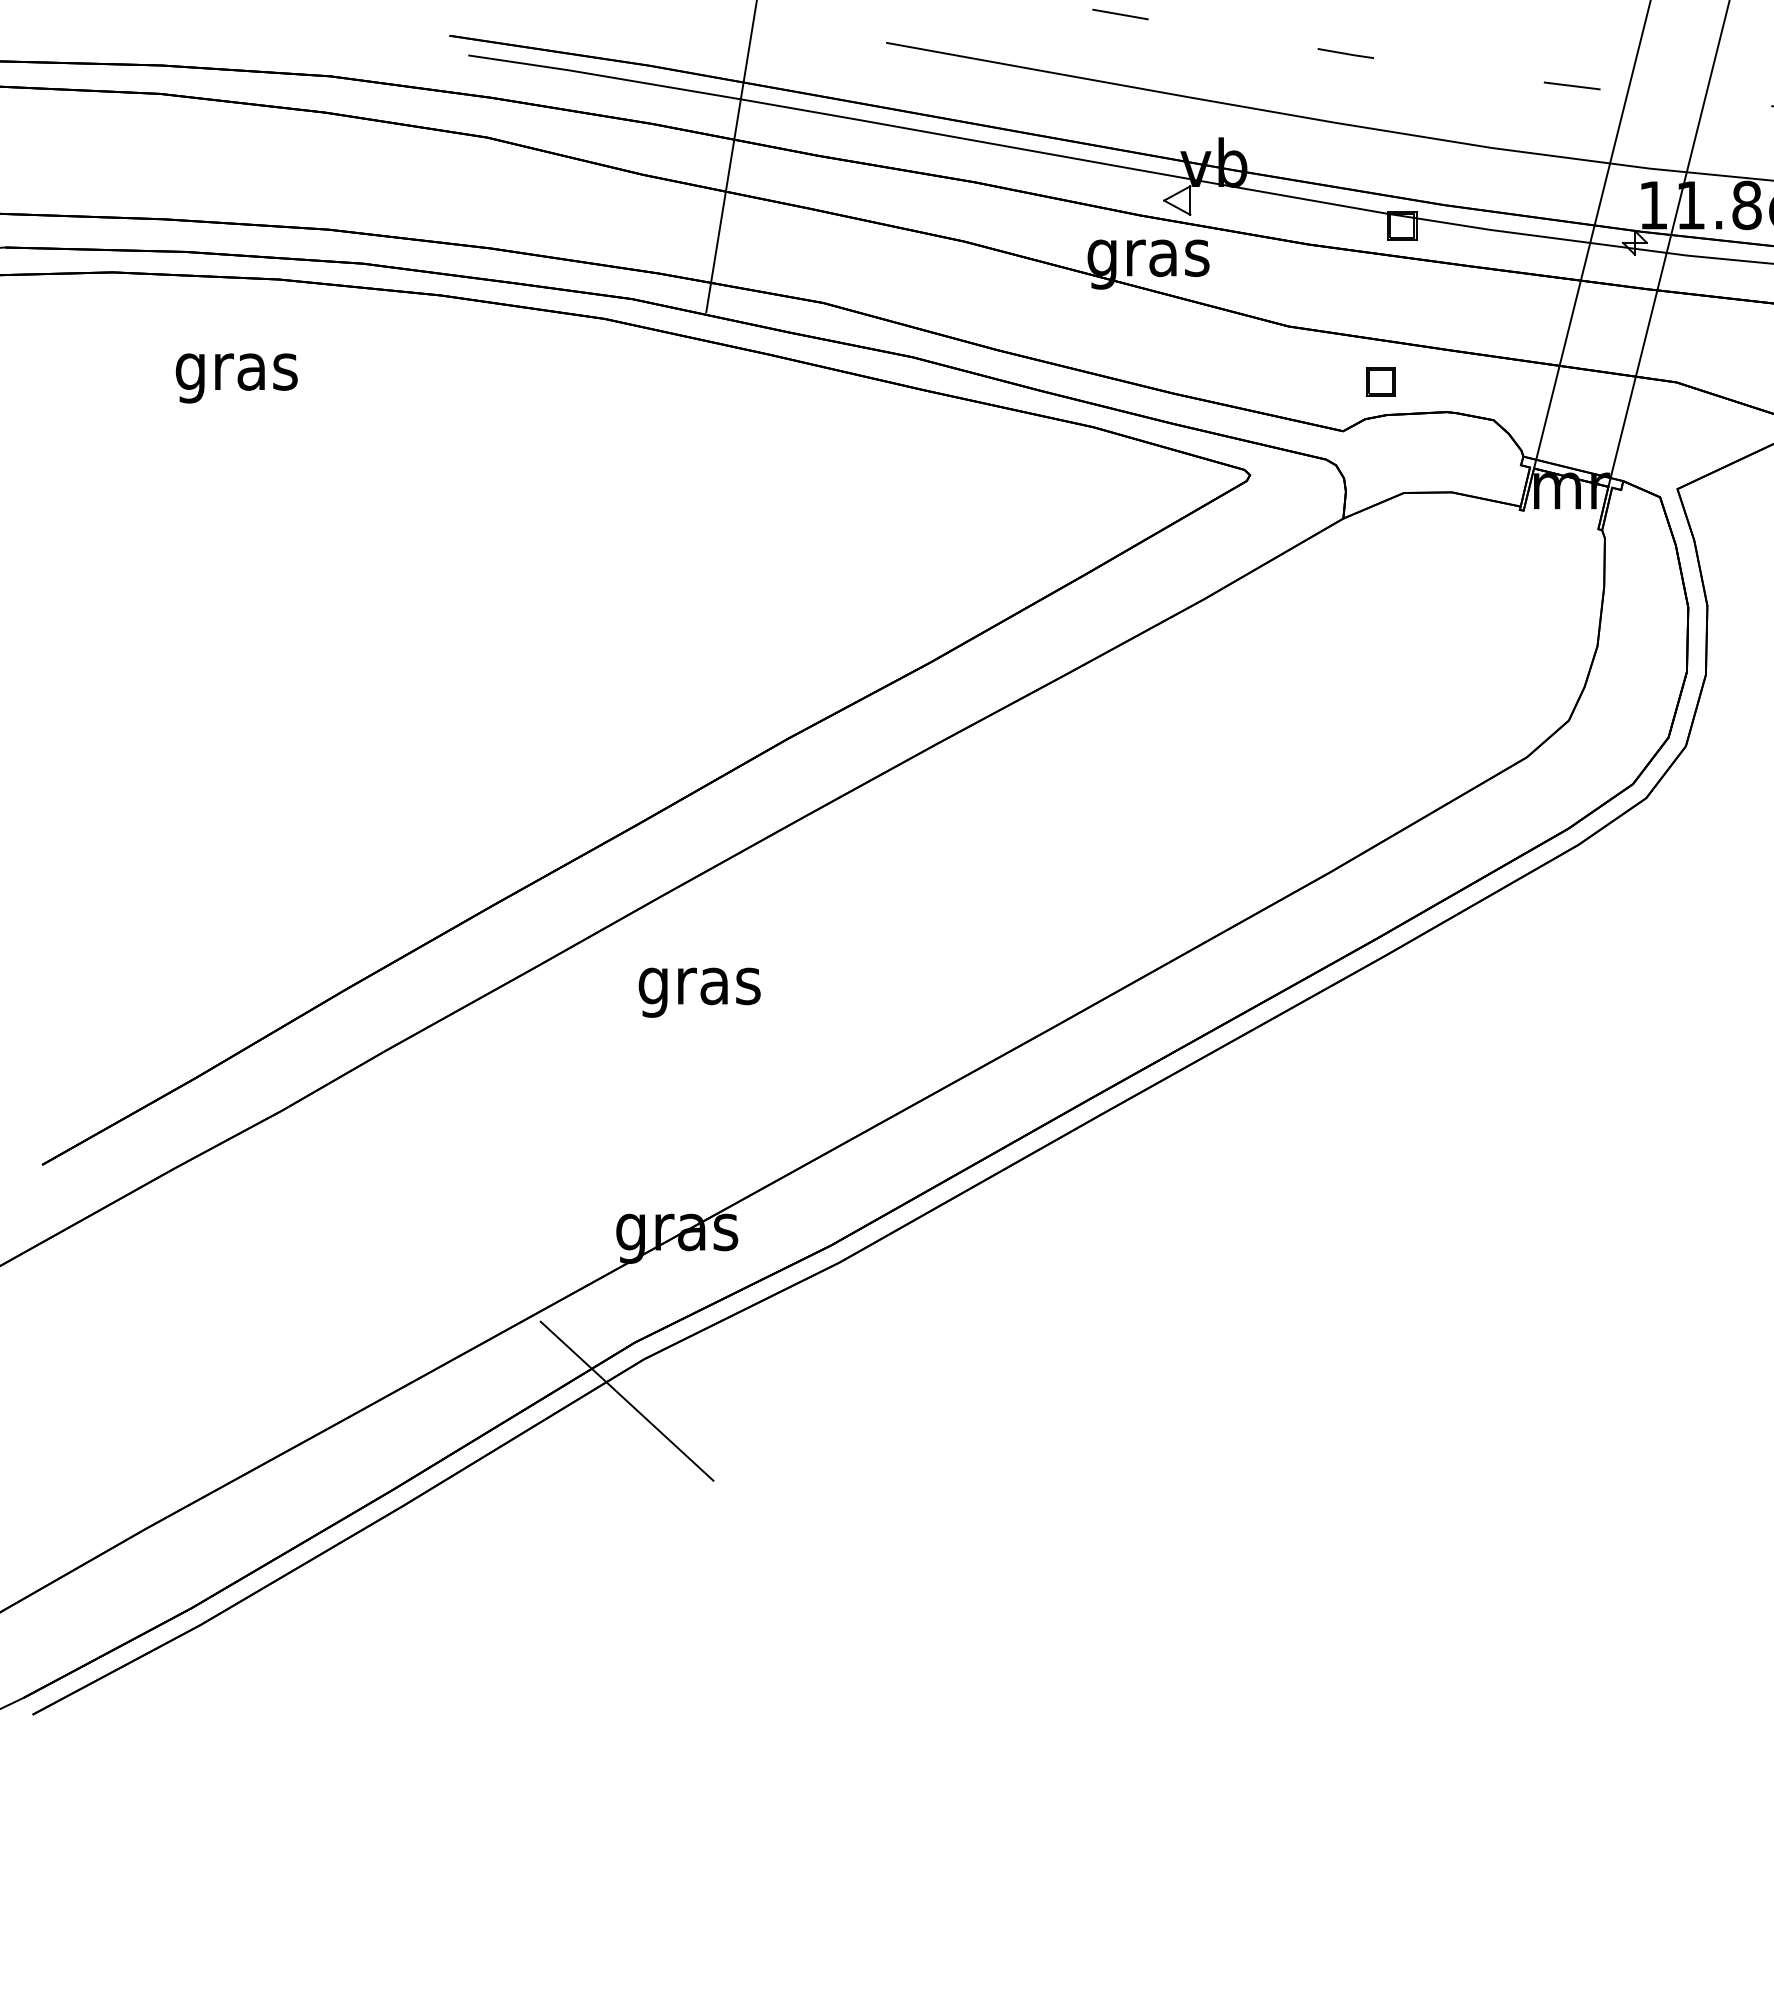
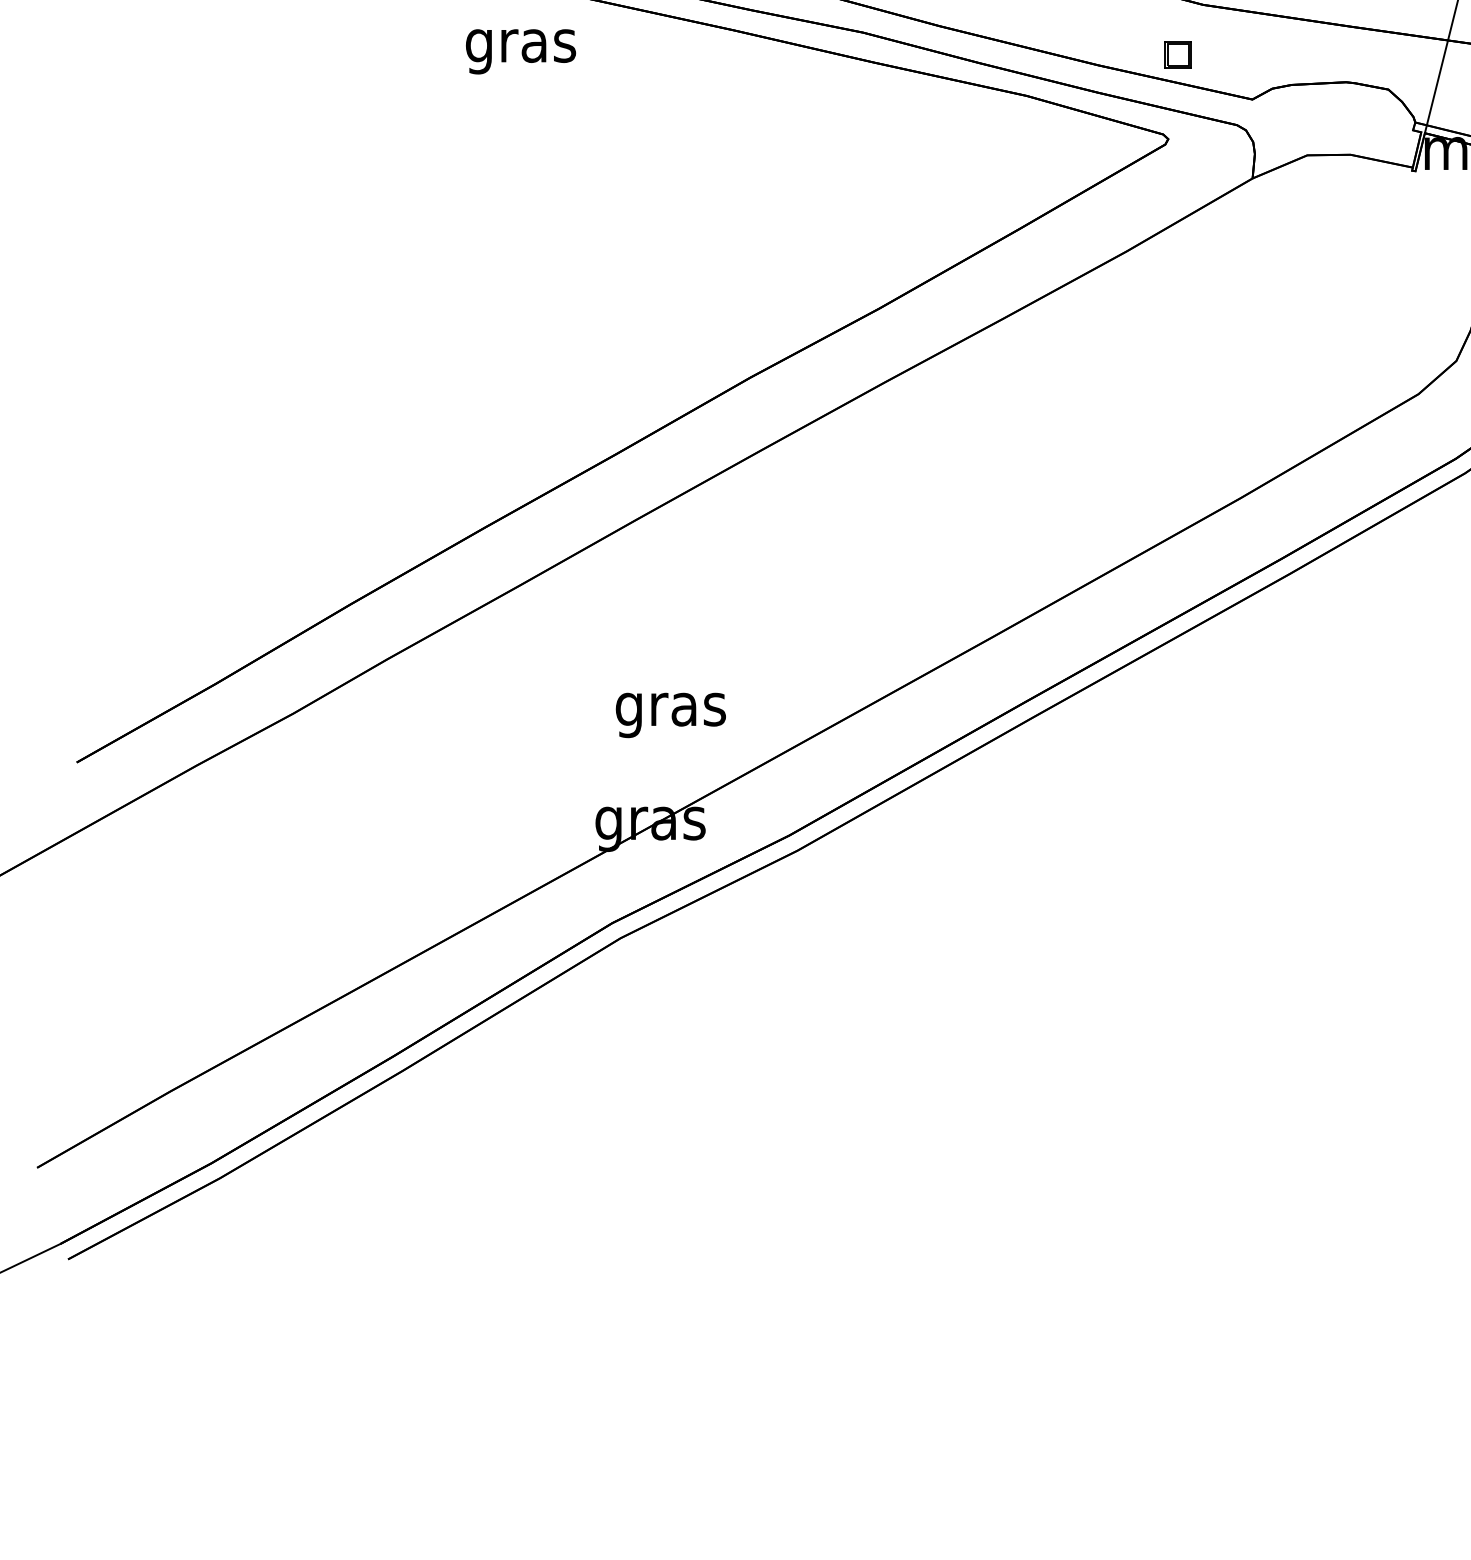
text: (236, 378) -> (520, 51), moved
part: (1380, 381) -> (1177, 54), moved
text: (699, 992) -> (670, 715), moved
line: (626, 1400) -> (604, 975), removed

